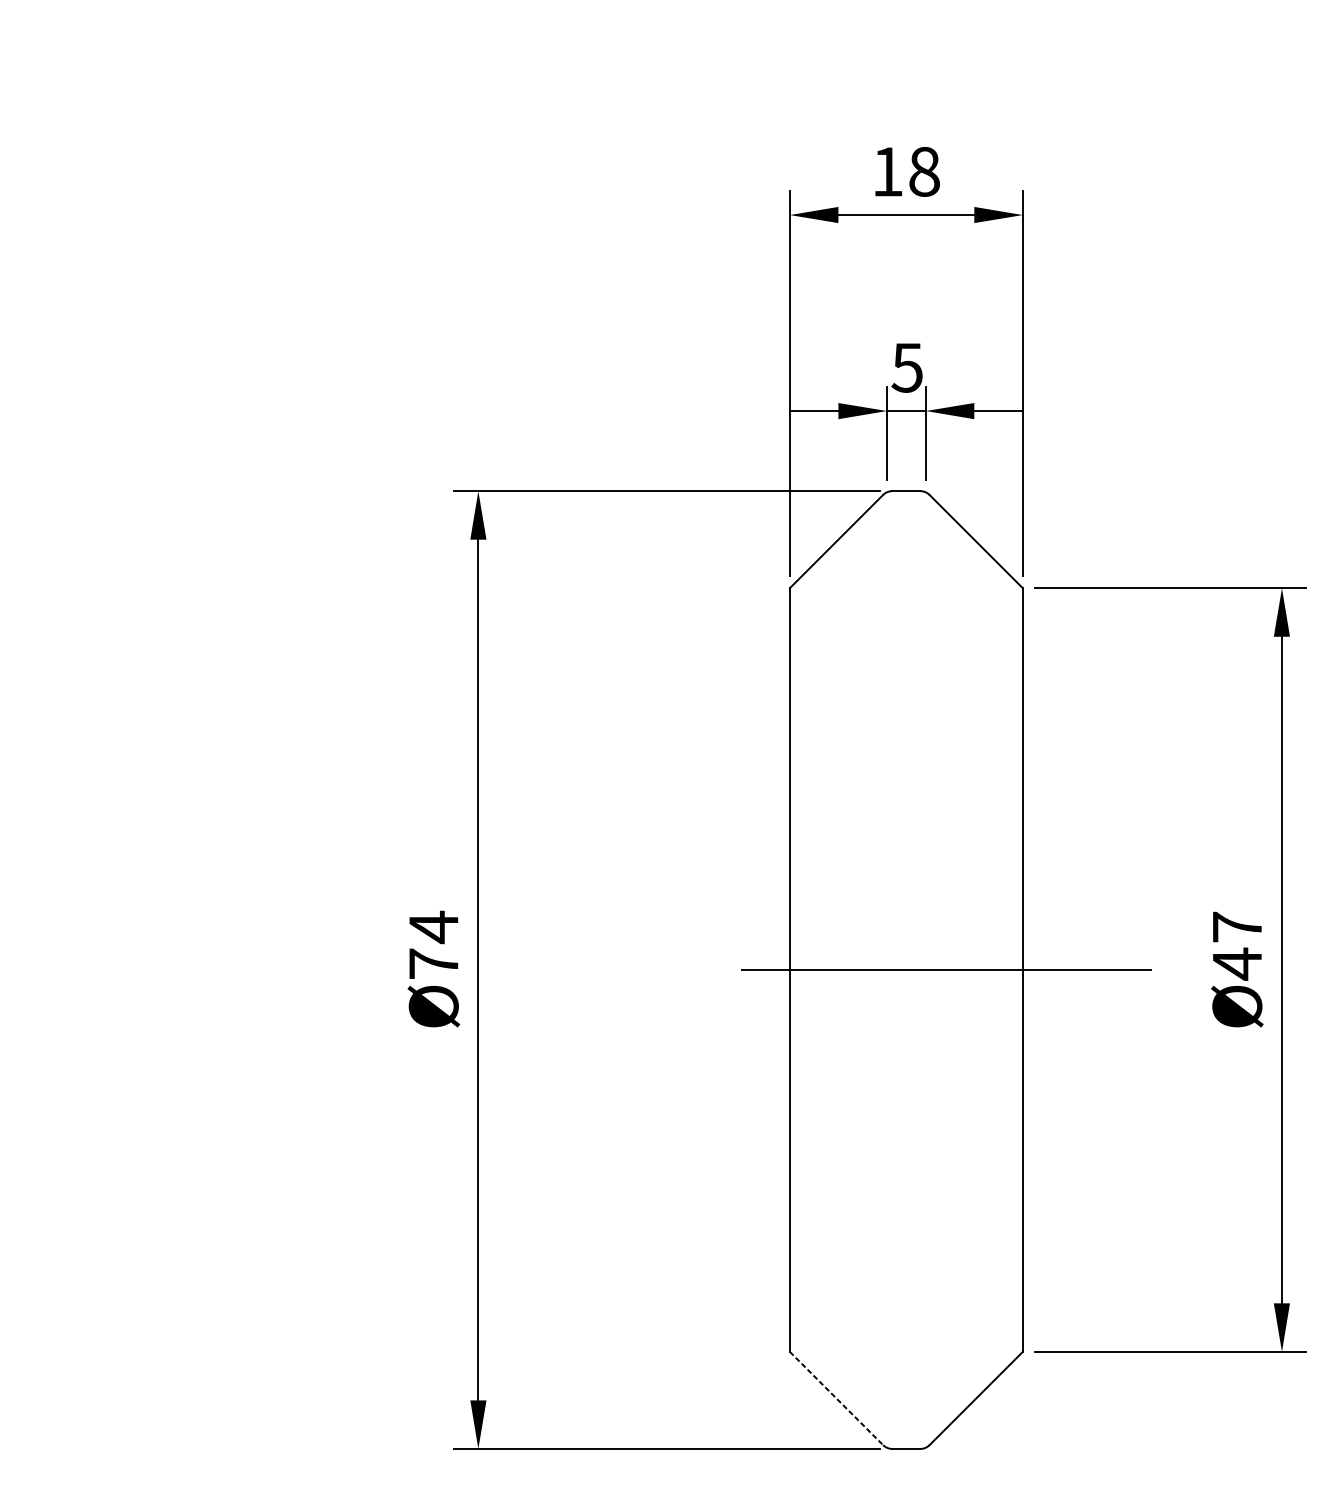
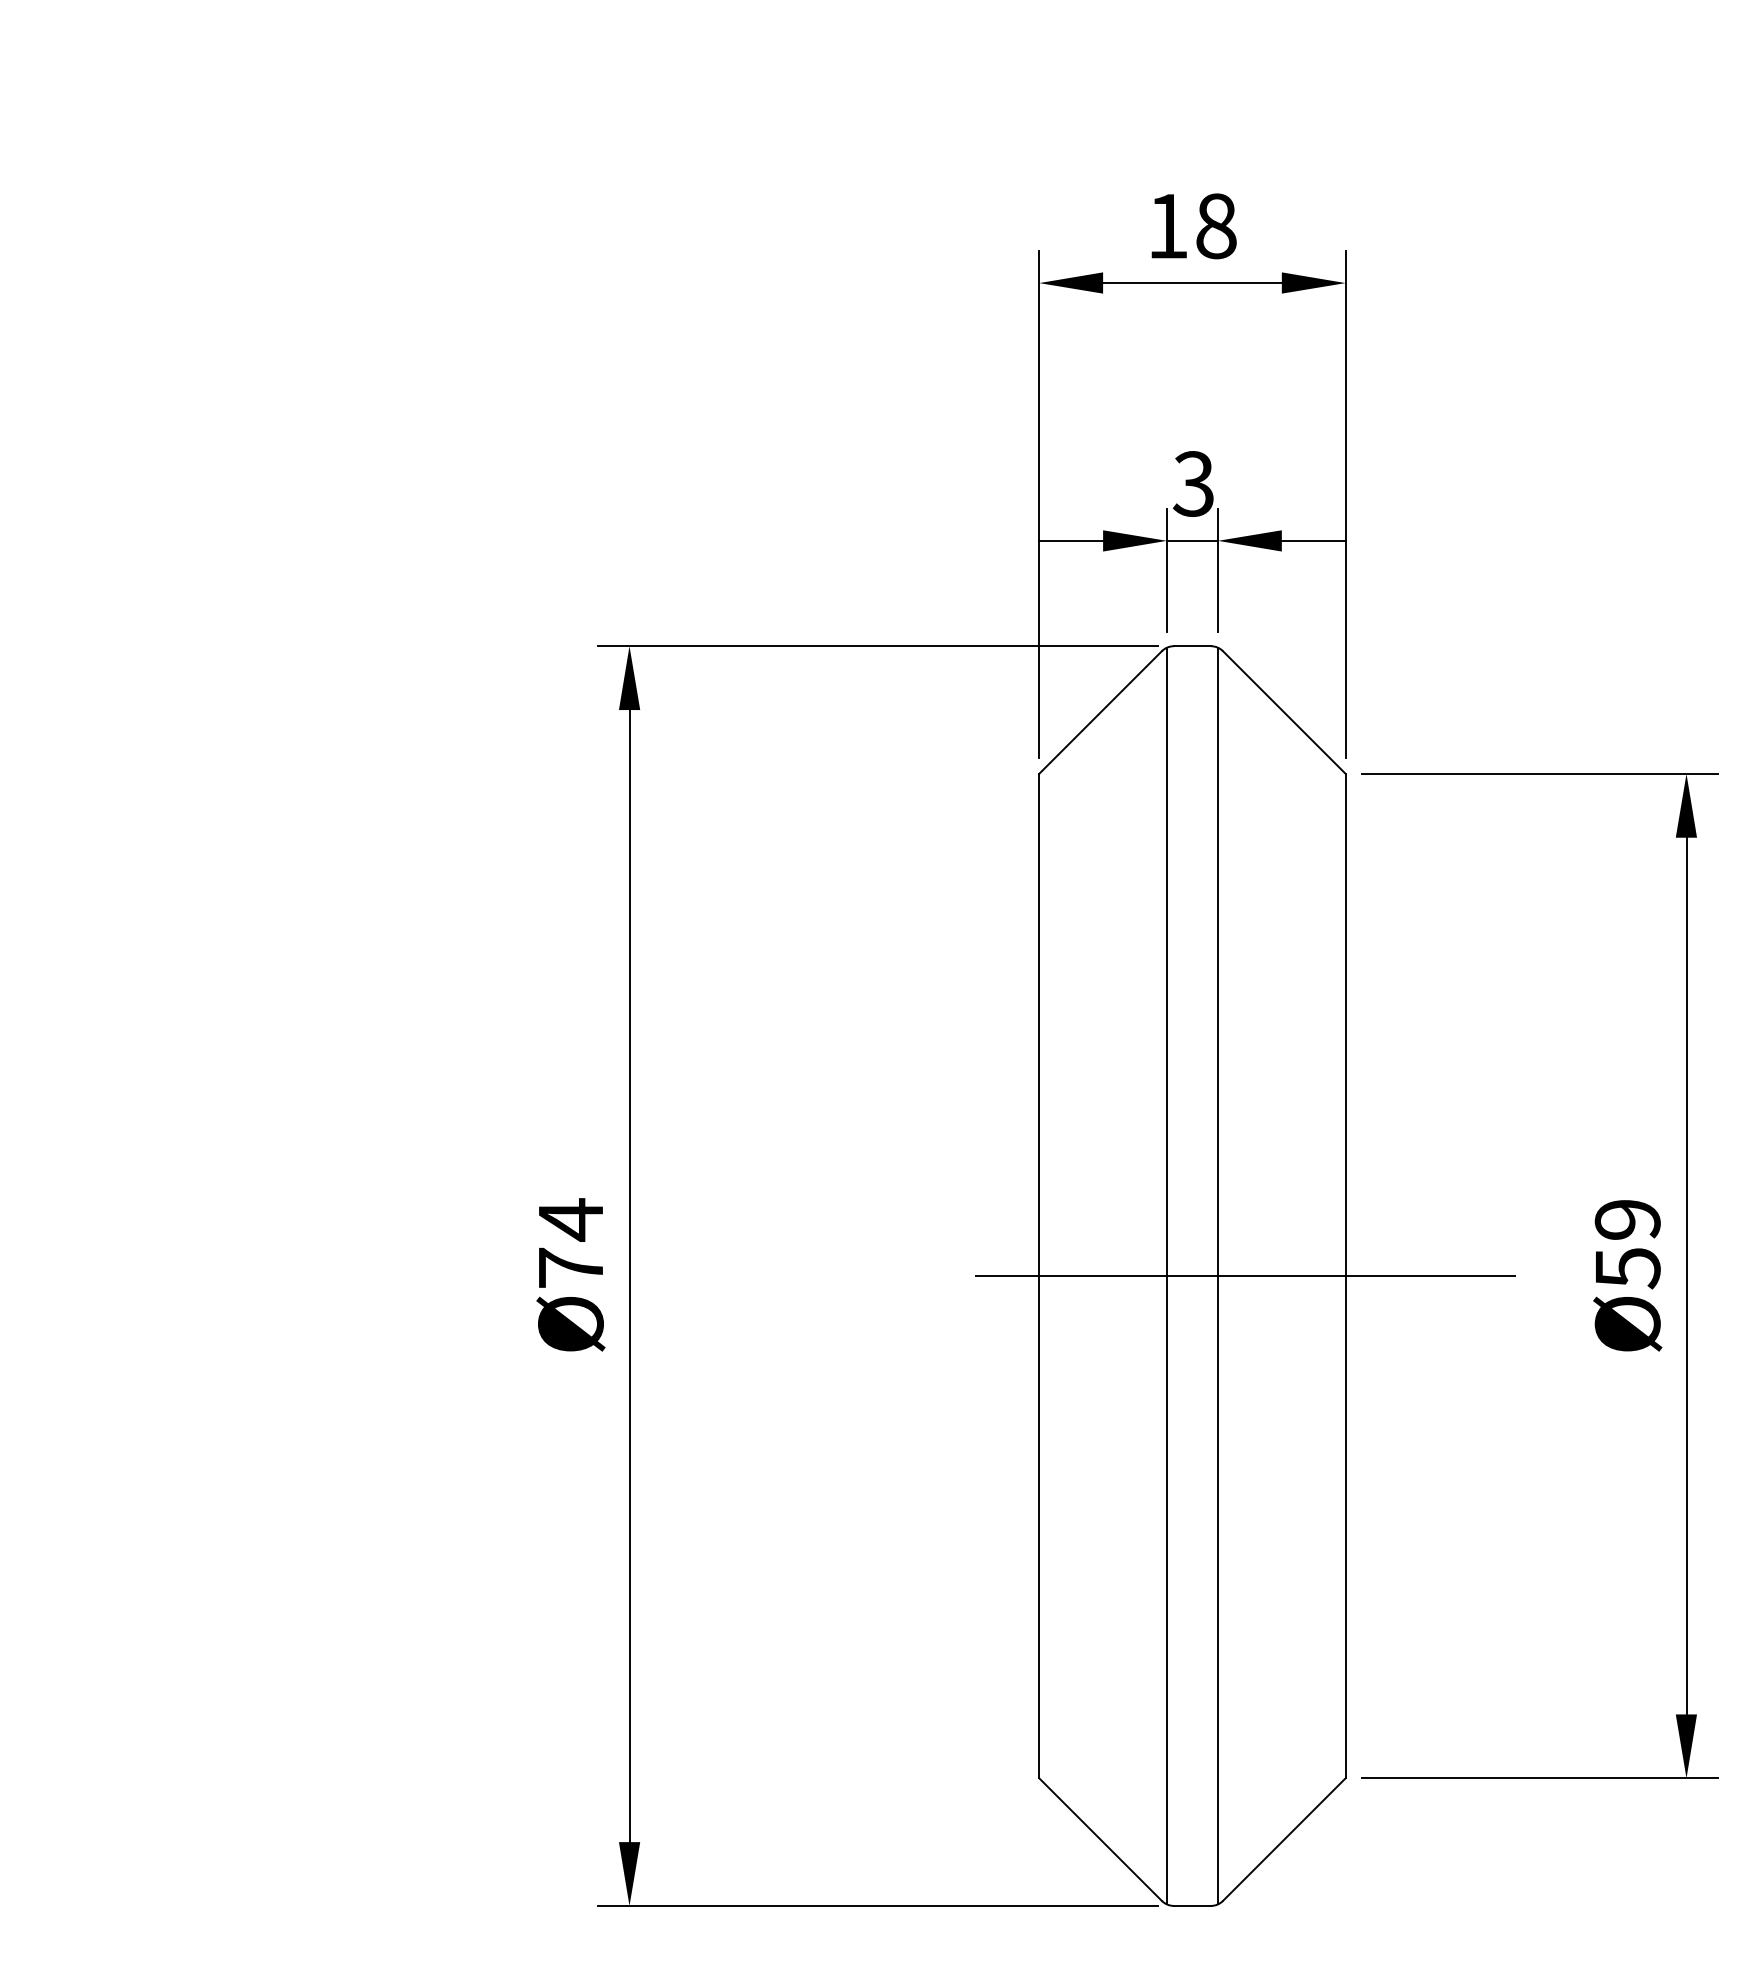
text: (906, 367) -> (1192, 483), 5 -> 3
text: (1237, 946) -> (1627, 1244), Ø47 -> Ø59
line: (886, 969) -> (1166, 1275), added
line: (925, 969) -> (1217, 1275), added
line: (836, 1398) -> (1100, 1839), dashed -> solid

